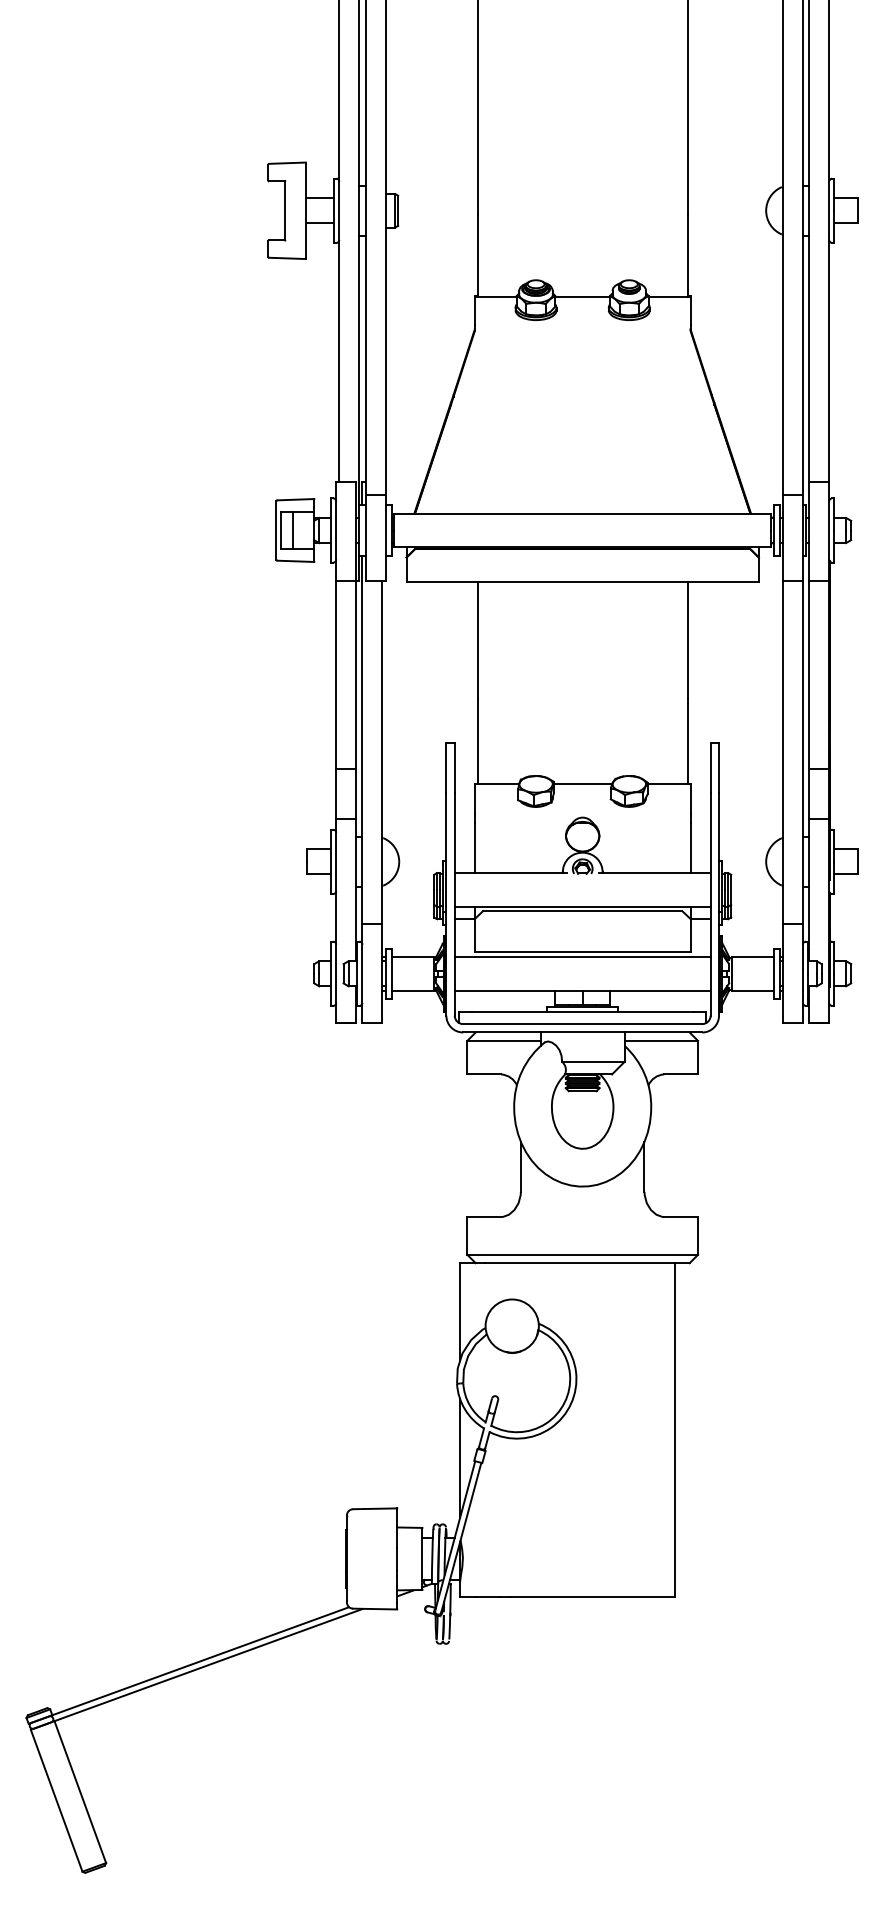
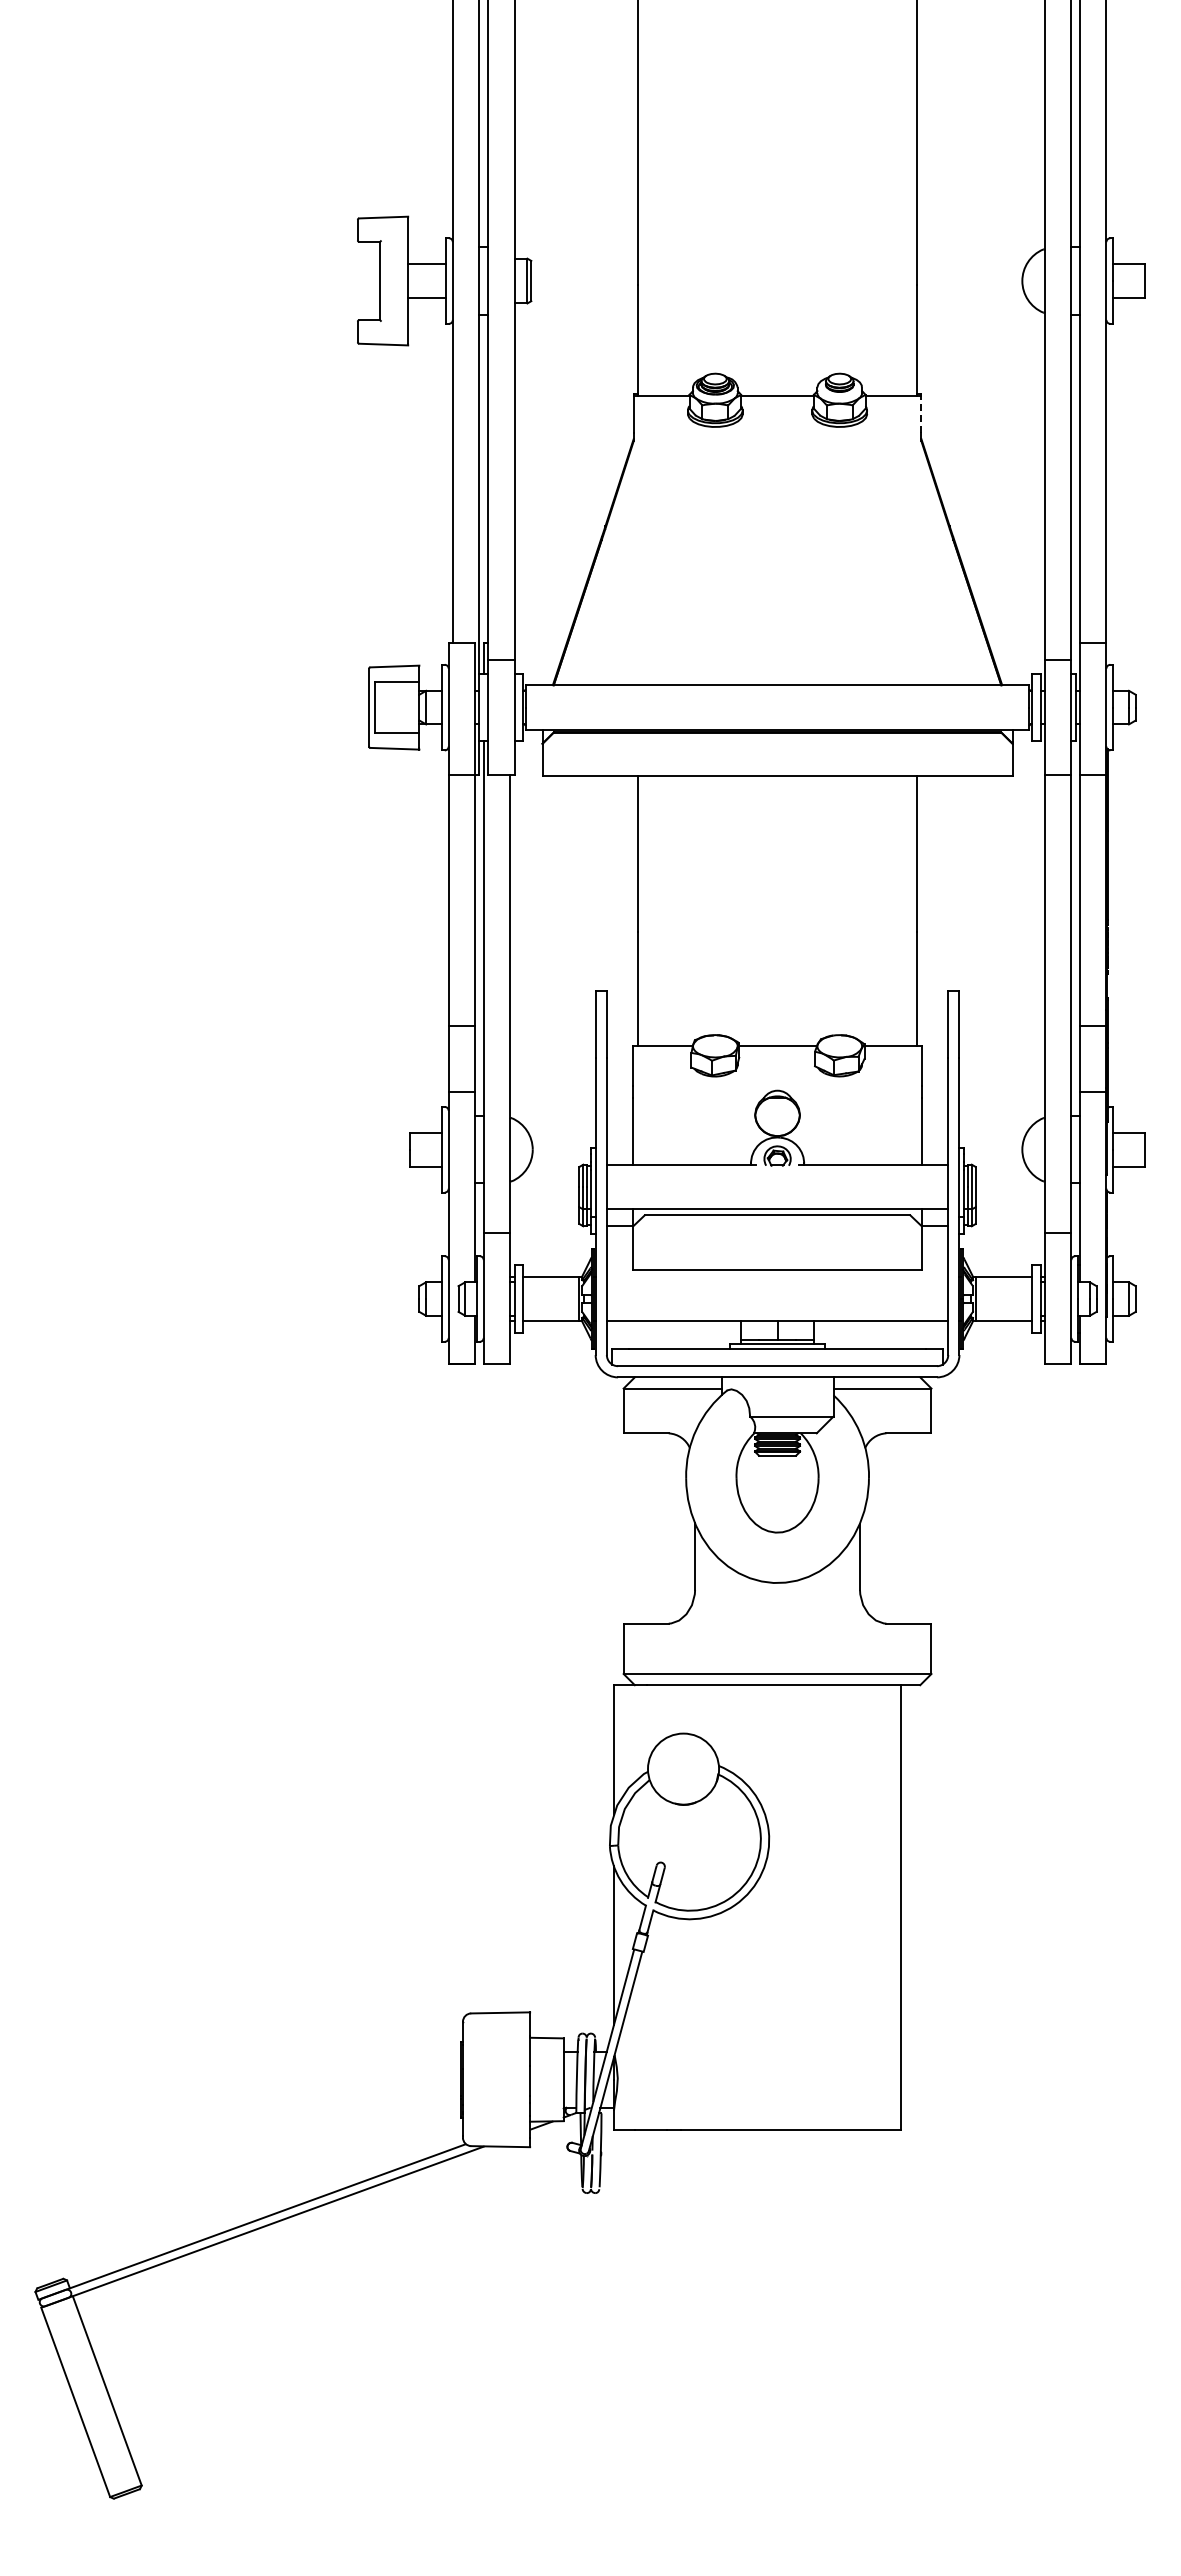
line: (690, 310) -> (921, 414), solid -> dashed
line: (293, 530) -> (391, 707), removed
line: (582, 956) -> (777, 1276), removed

